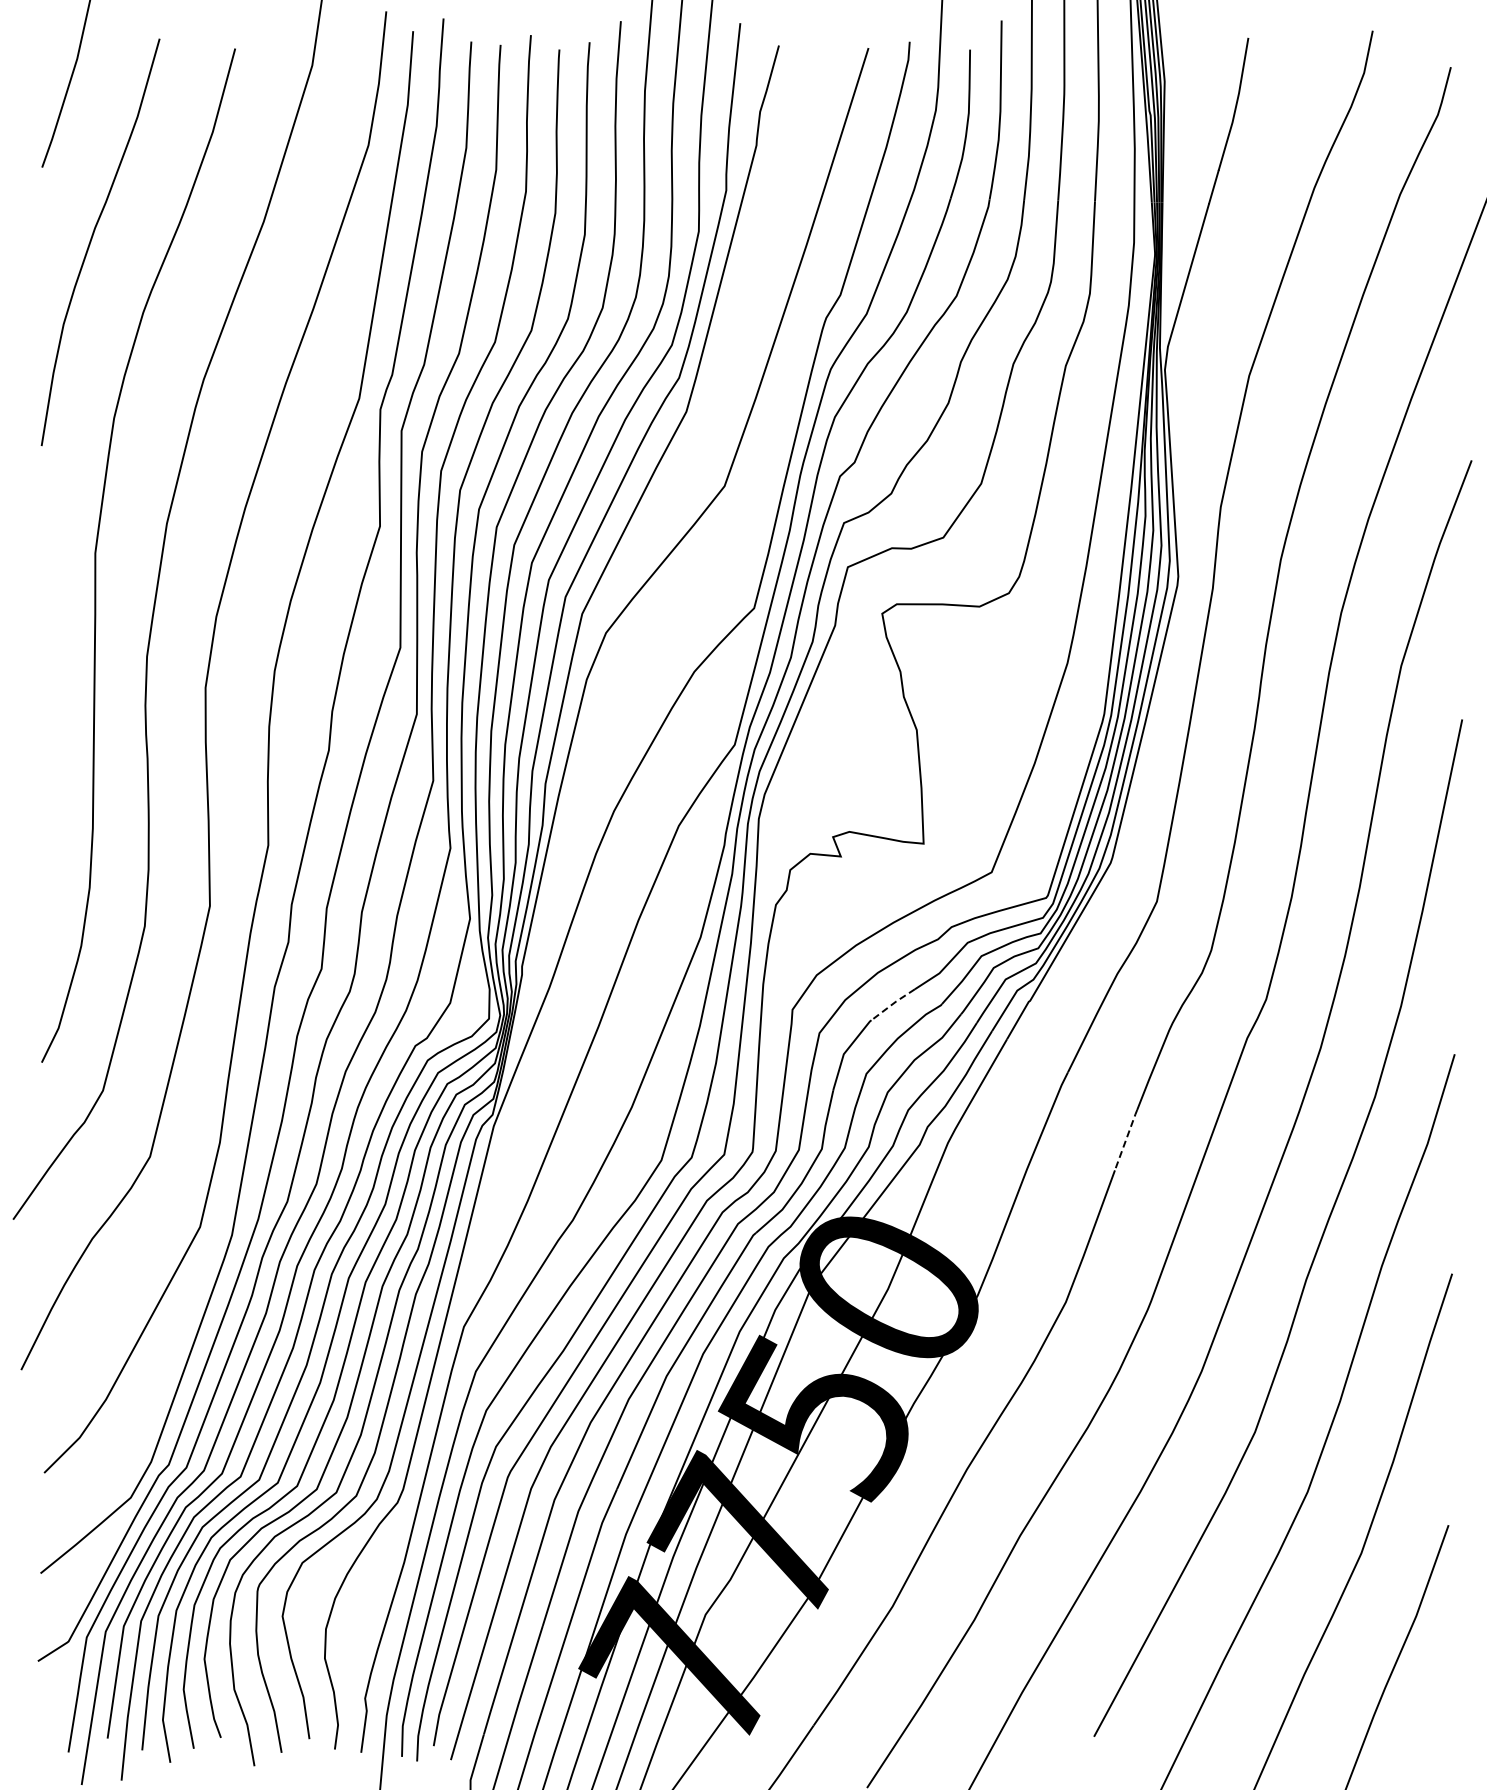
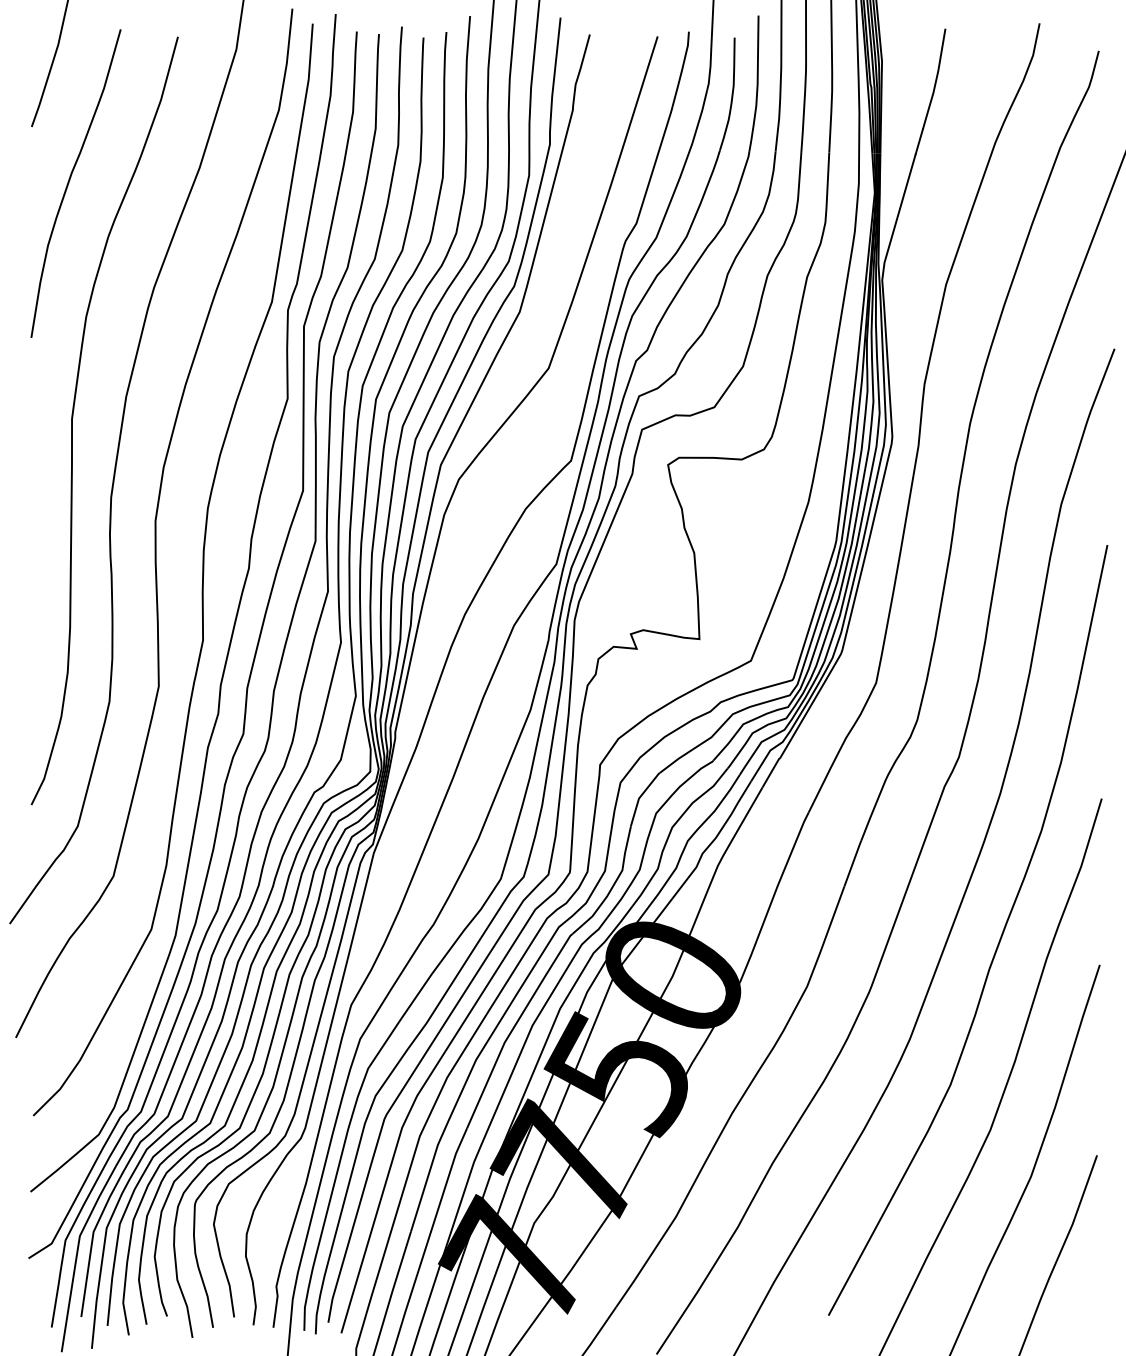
line: (892, 1003) -> (675, 760), dashed -> solid
line: (1126, 1139) -> (853, 863), dashed -> solid

